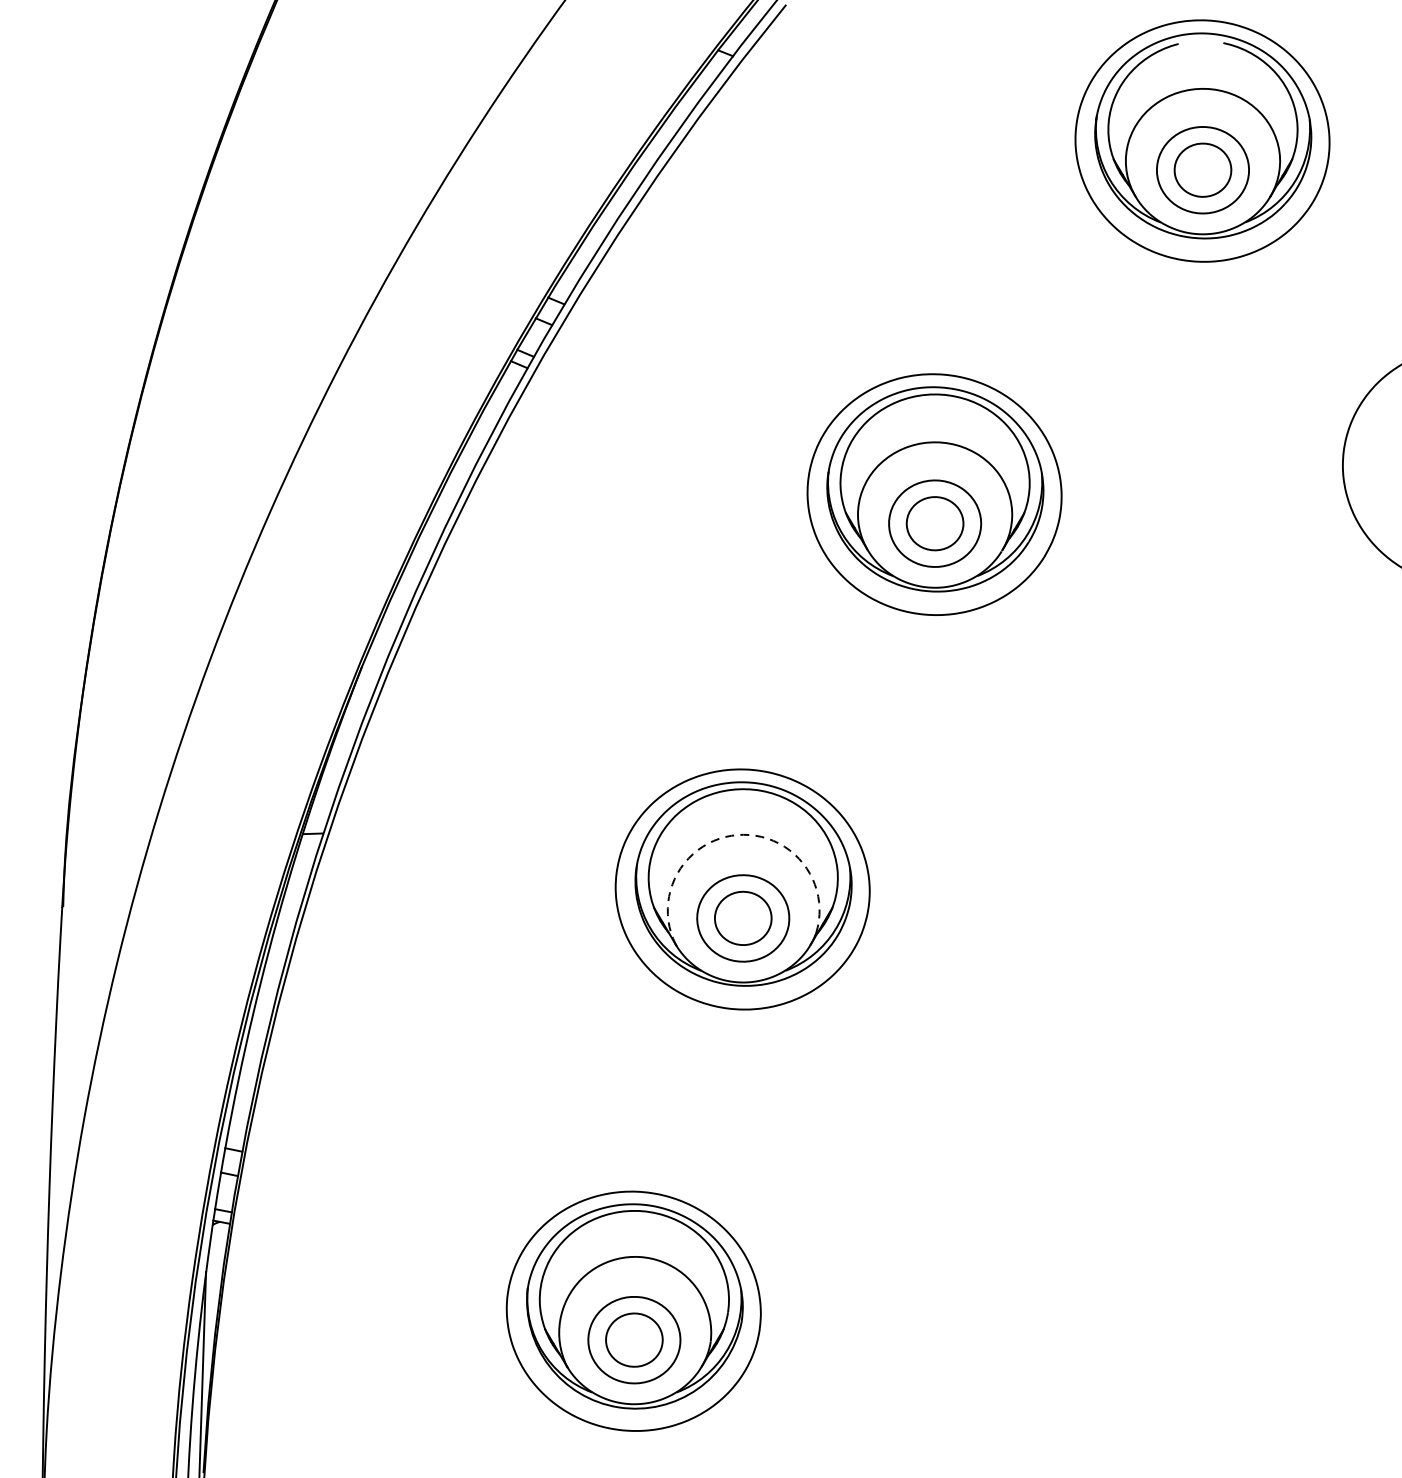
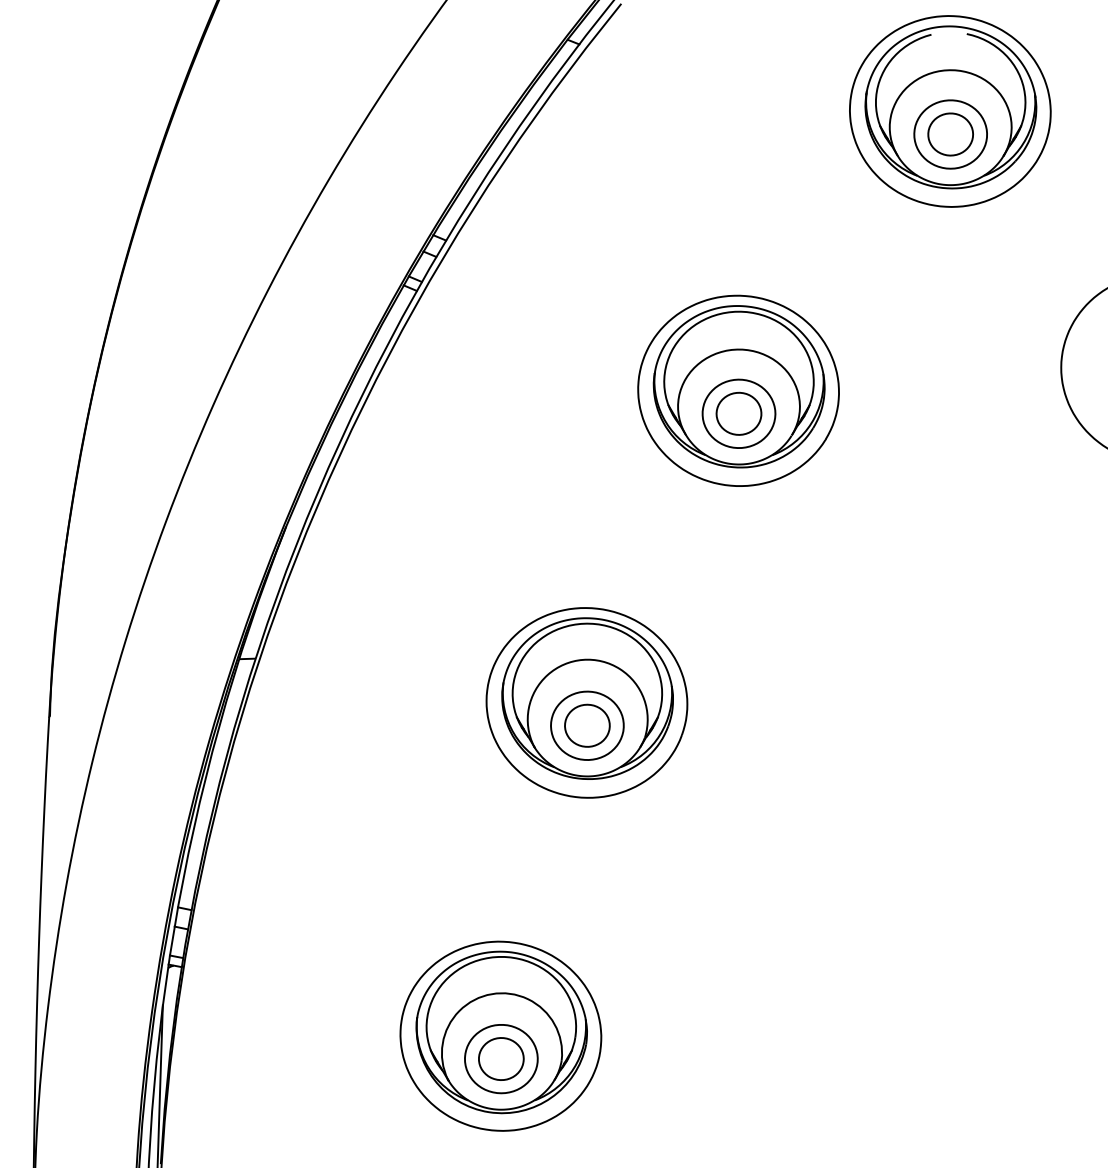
arc: (737, 834) -> (582, 659), dashed -> solid

